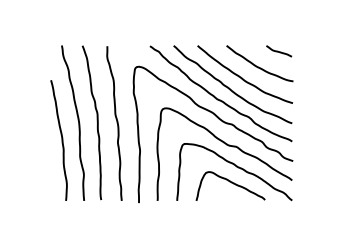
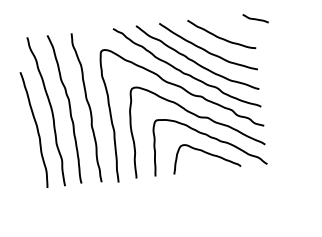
curve: (279, 51) -> (256, 18), moved

